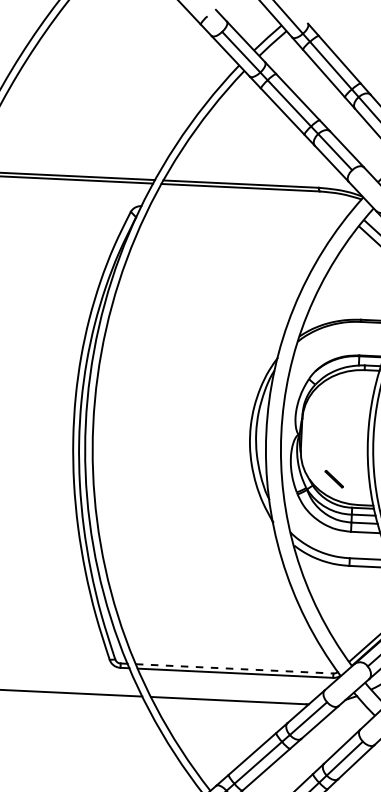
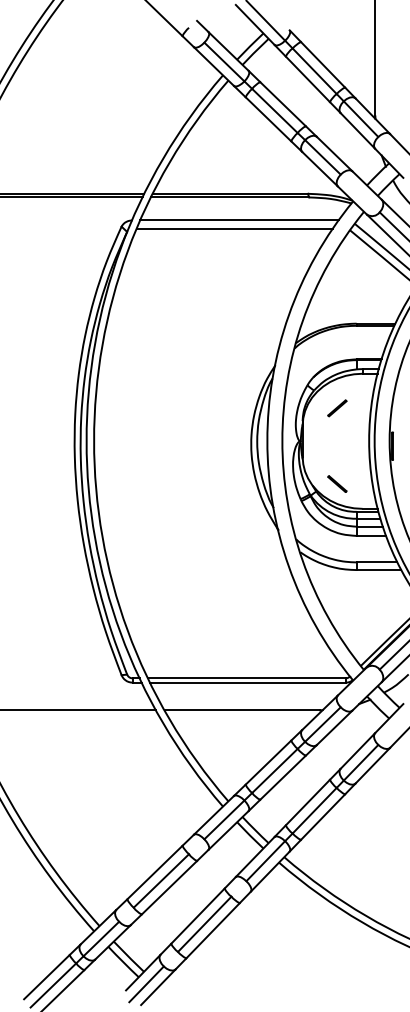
line: (248, 211) -> (239, 220), added
line: (243, 218) -> (234, 228), added
line: (337, 403) -> (337, 408), added
line: (234, 669) -> (246, 678), dashed -> solid

